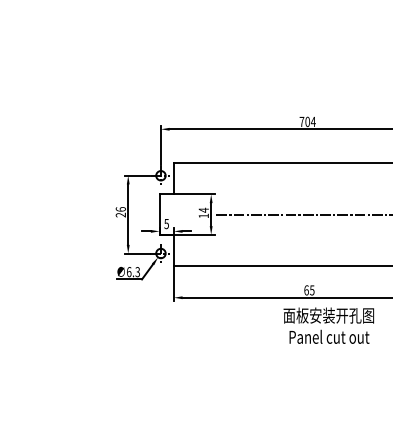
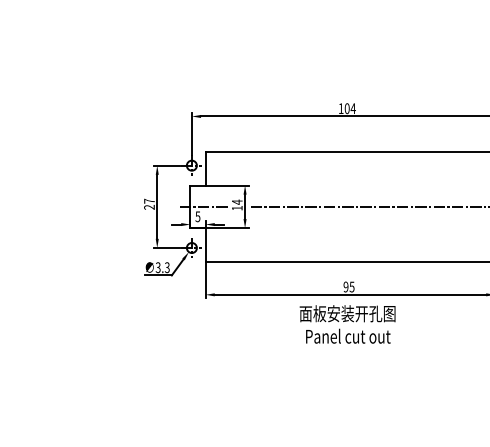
text: (301, 121) -> (340, 108), 704 -> 104
text: (120, 208) -> (149, 200), 26 -> 27
line: (171, 214) -> (203, 206), added
text: (128, 271) -> (157, 267), 6.3 -> 3.3
text: (306, 289) -> (345, 286), 65 -> 95
text: (328, 325) -> (347, 324), moved

